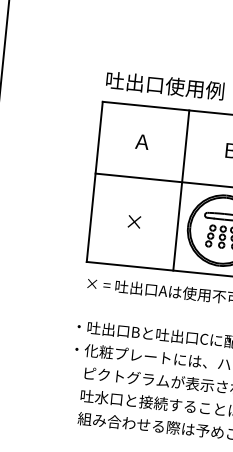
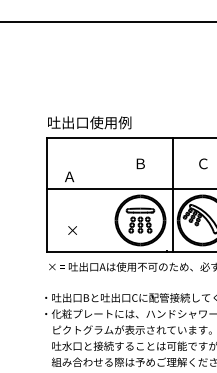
text: (142, 141) -> (69, 176), moved
line: (181, 189) -> (108, 194), removed
text: (134, 221) -> (72, 230), moved

